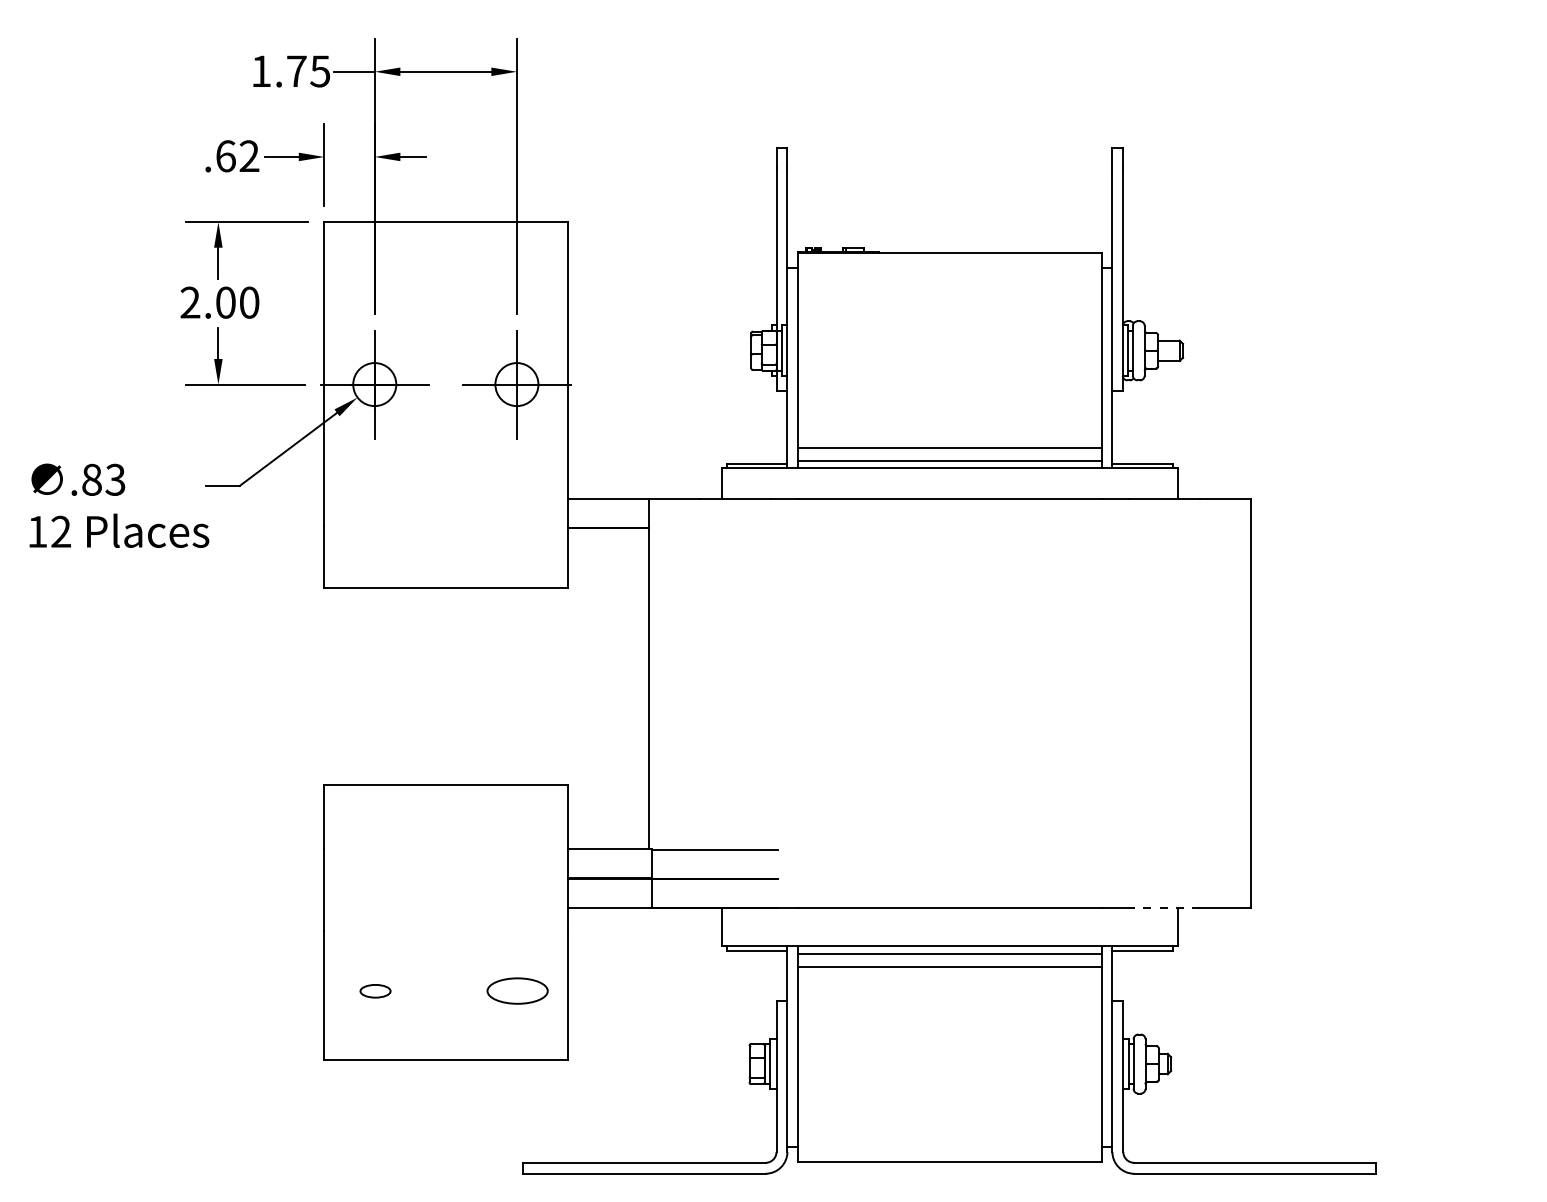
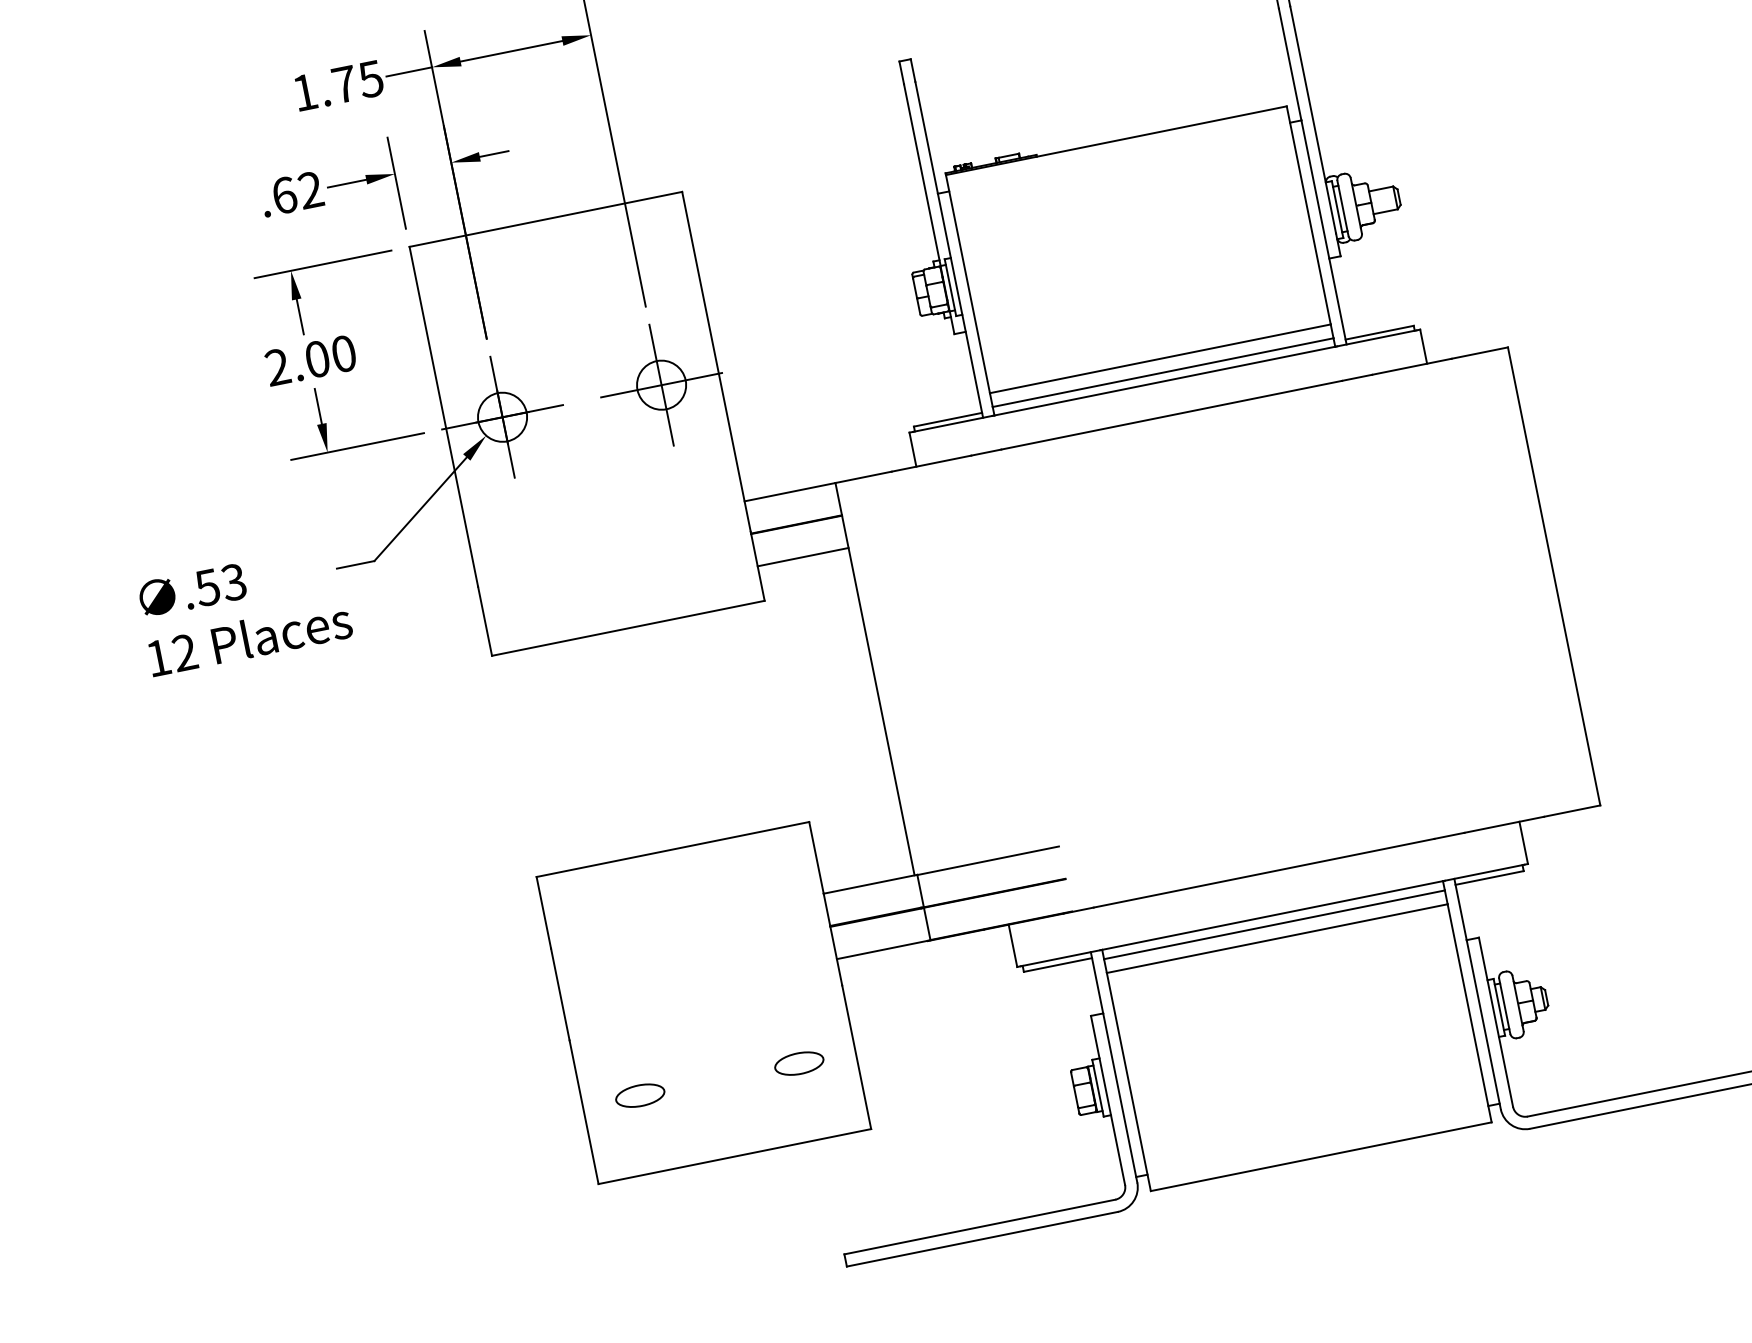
text: (91, 479) -> (207, 587), .83 -> .53
line: (608, 556) -> (802, 556), added
line: (1164, 908) -> (1504, 825), dashed -> solid
part: (375, 991) -> (640, 1096), size x1.43
part: (517, 991) -> (799, 1064), size x0.71

